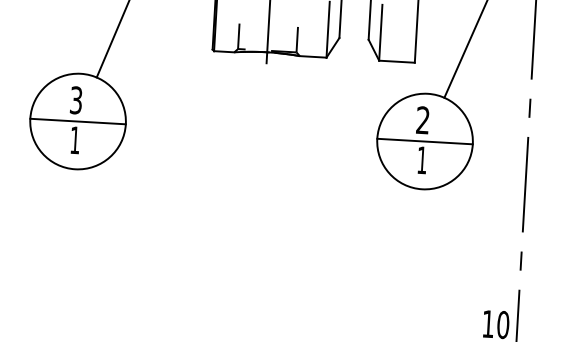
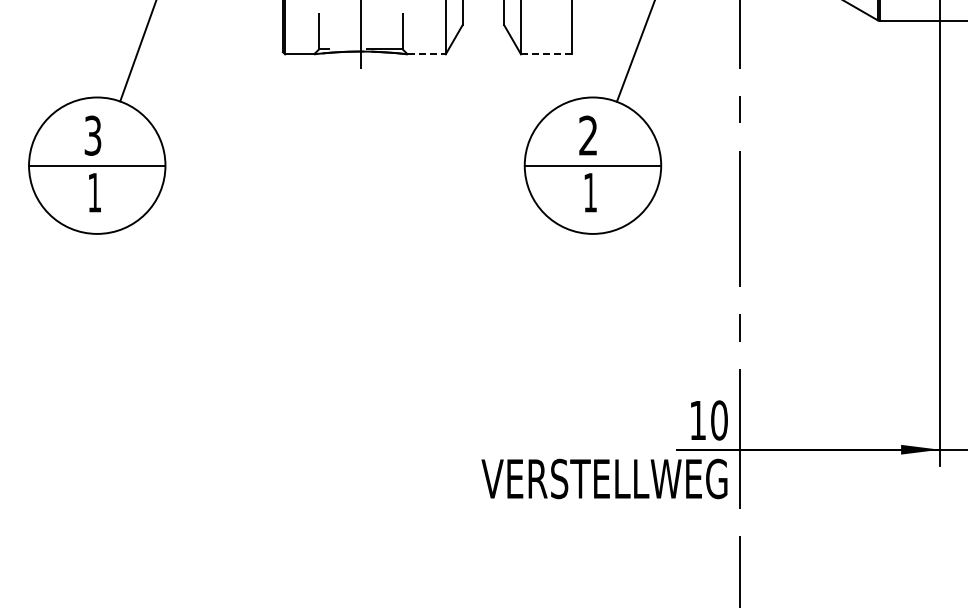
line: (313, 57) -> (427, 54), solid -> dashed
line: (397, 61) -> (546, 54), solid -> dashed

